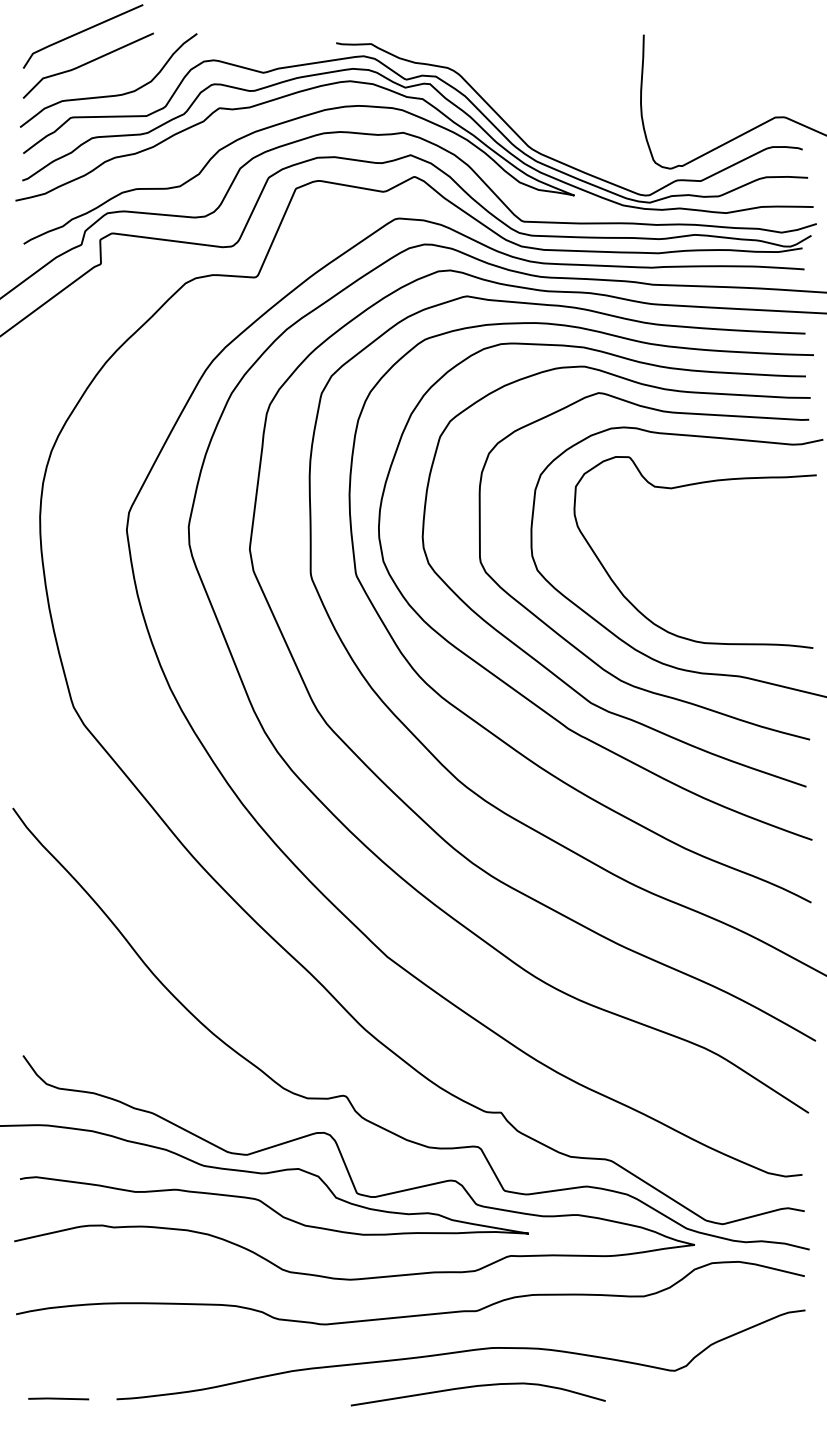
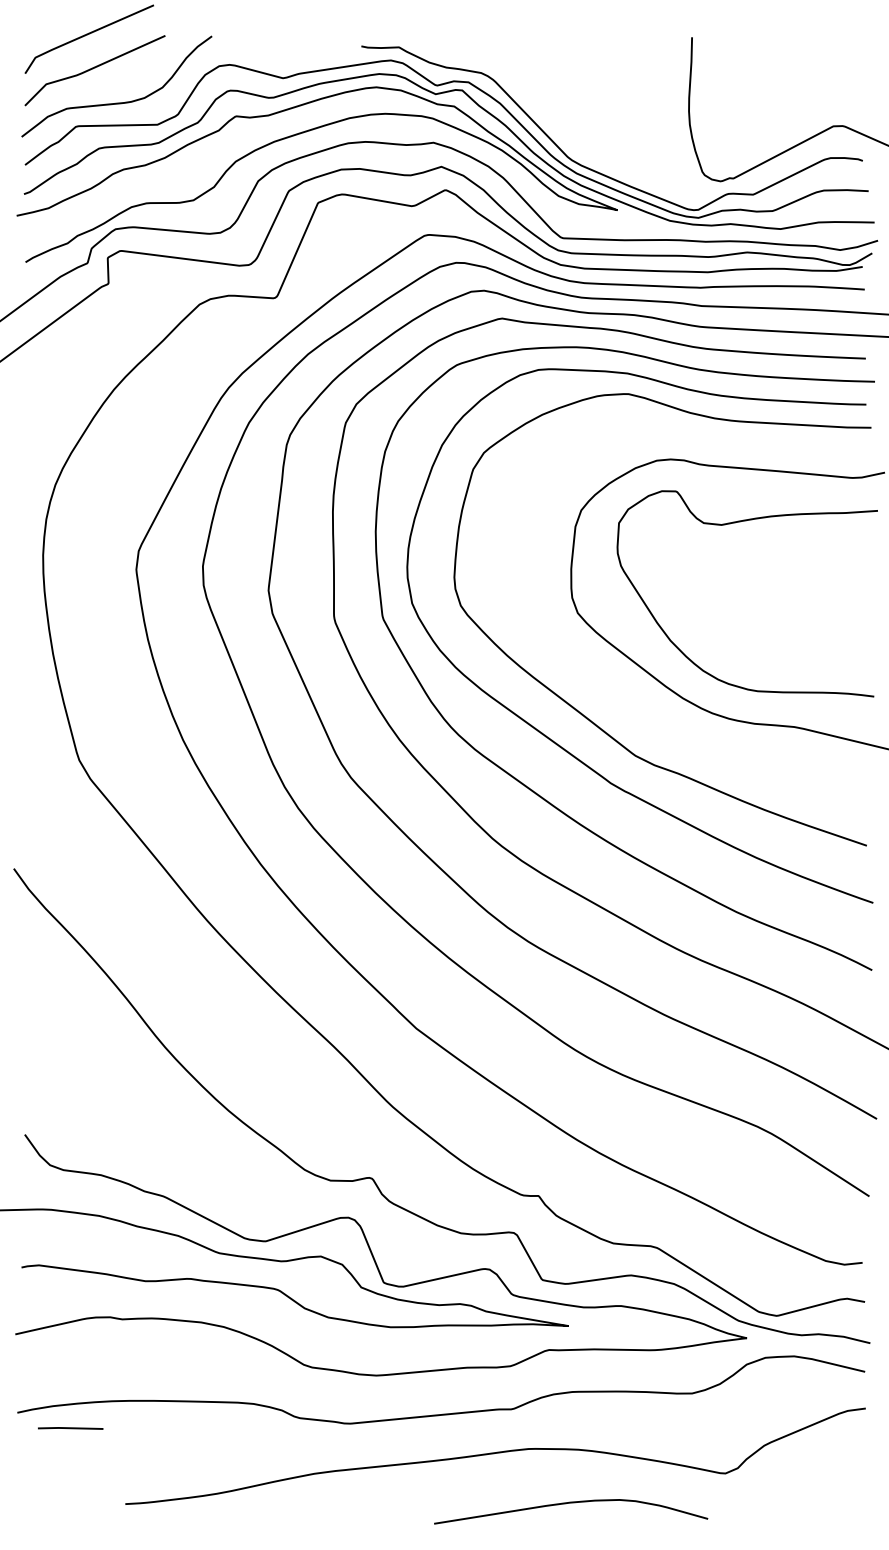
curve: (578, 648) -> (621, 697), removed
curve: (475, 1387) -> (568, 1504), moved
line: (58, 1398) -> (70, 1428), moved

